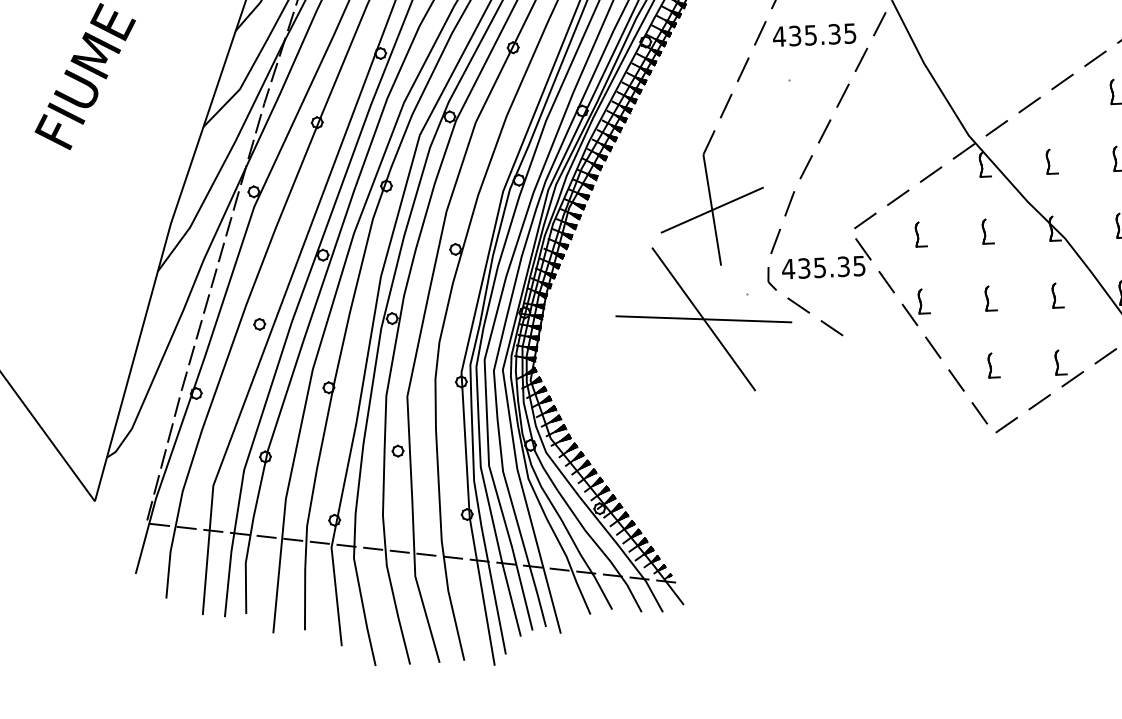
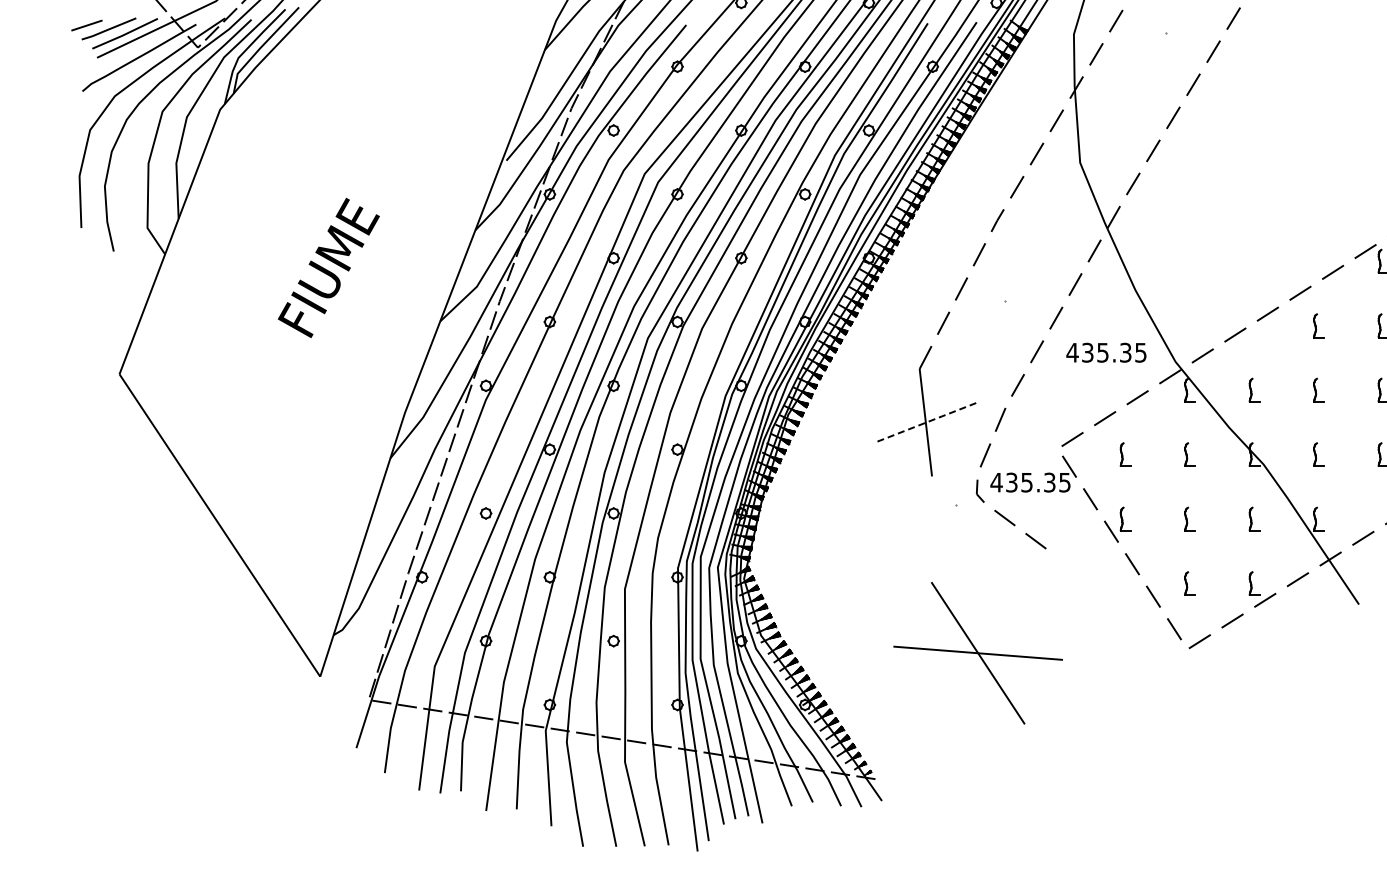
text: (814, 34) -> (1106, 352), moved
line: (711, 209) -> (925, 422), solid -> dashed
part: (703, 319) -> (977, 653), moved

